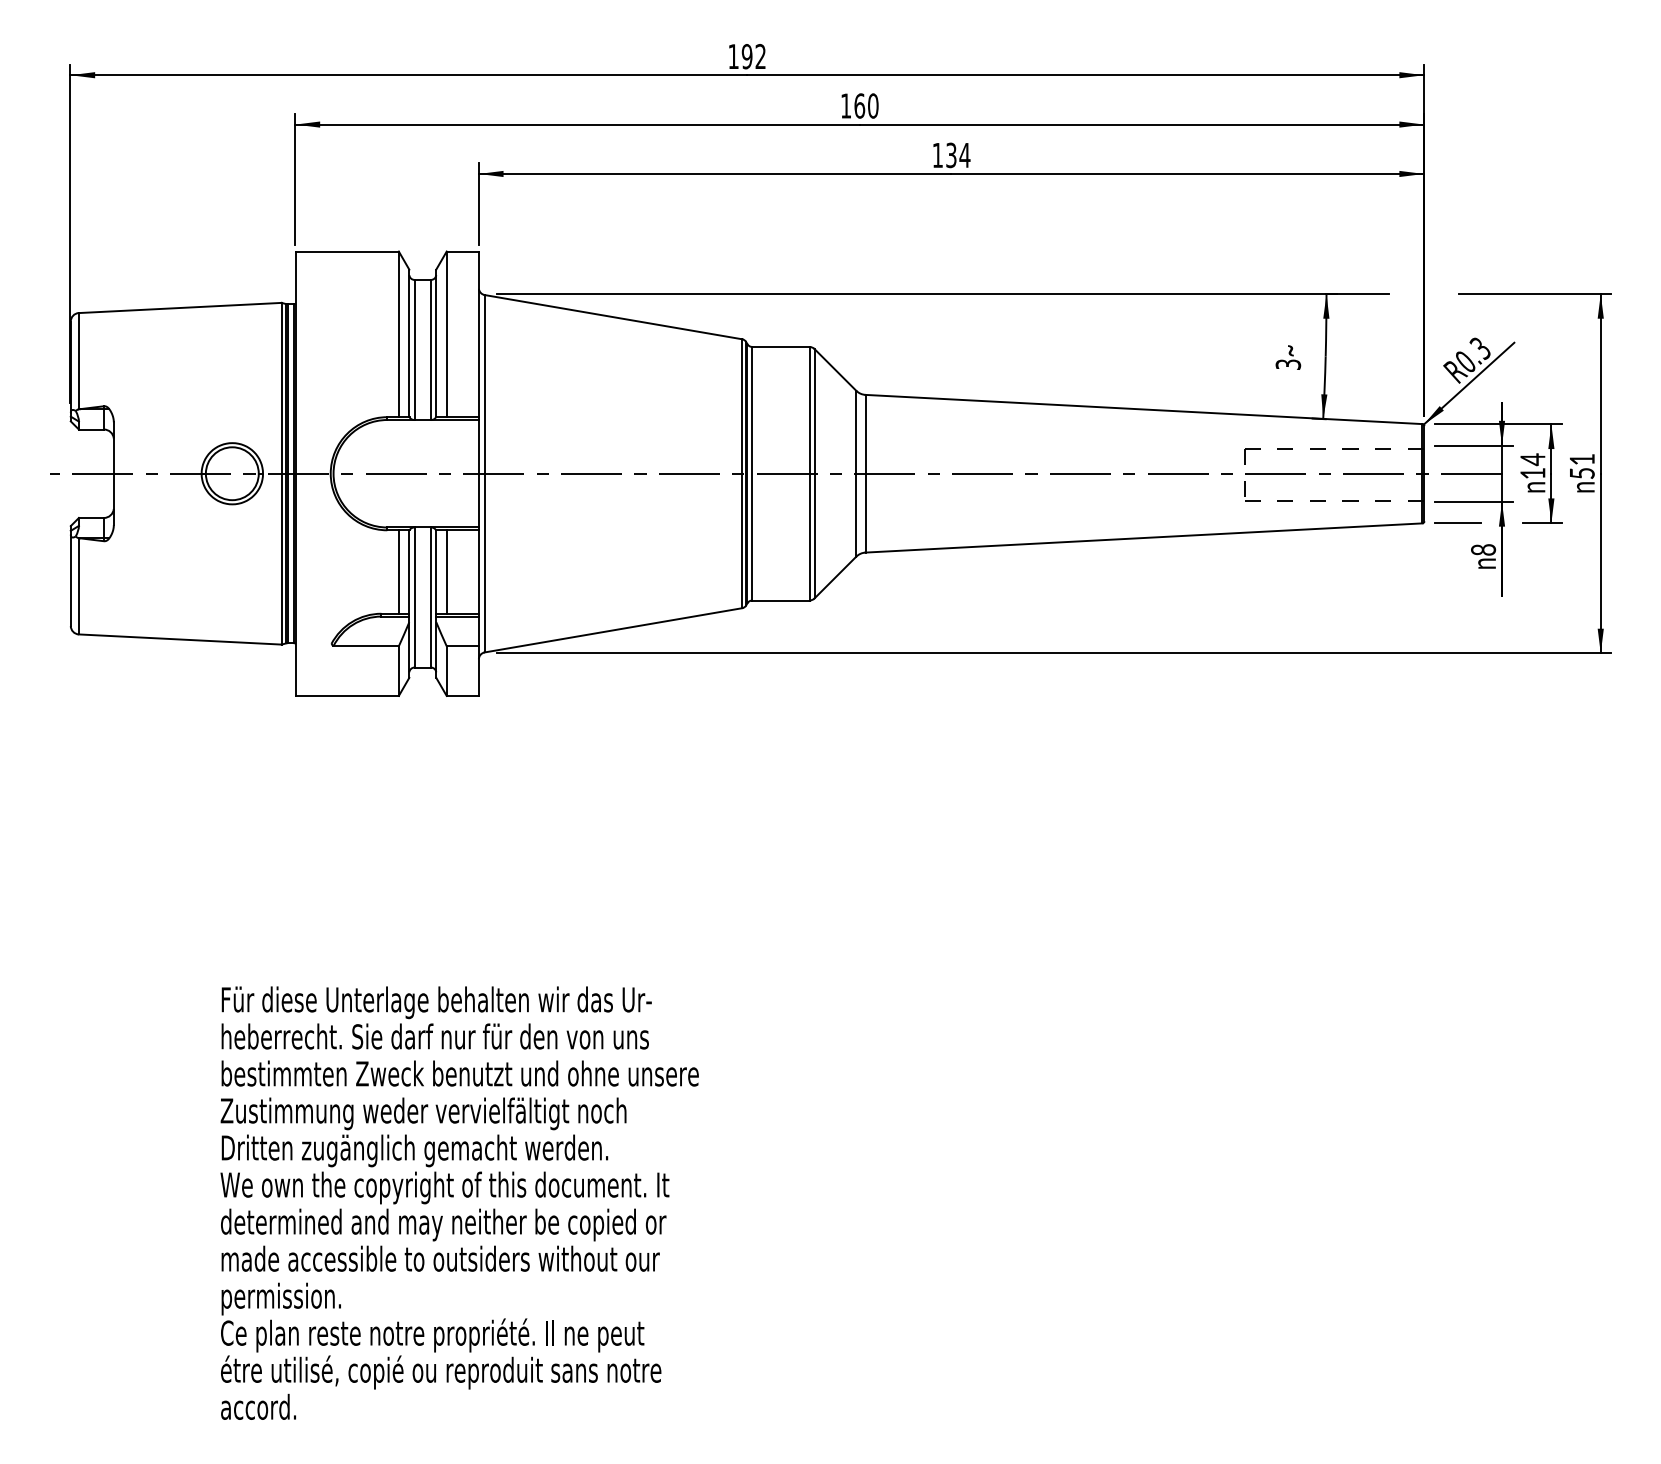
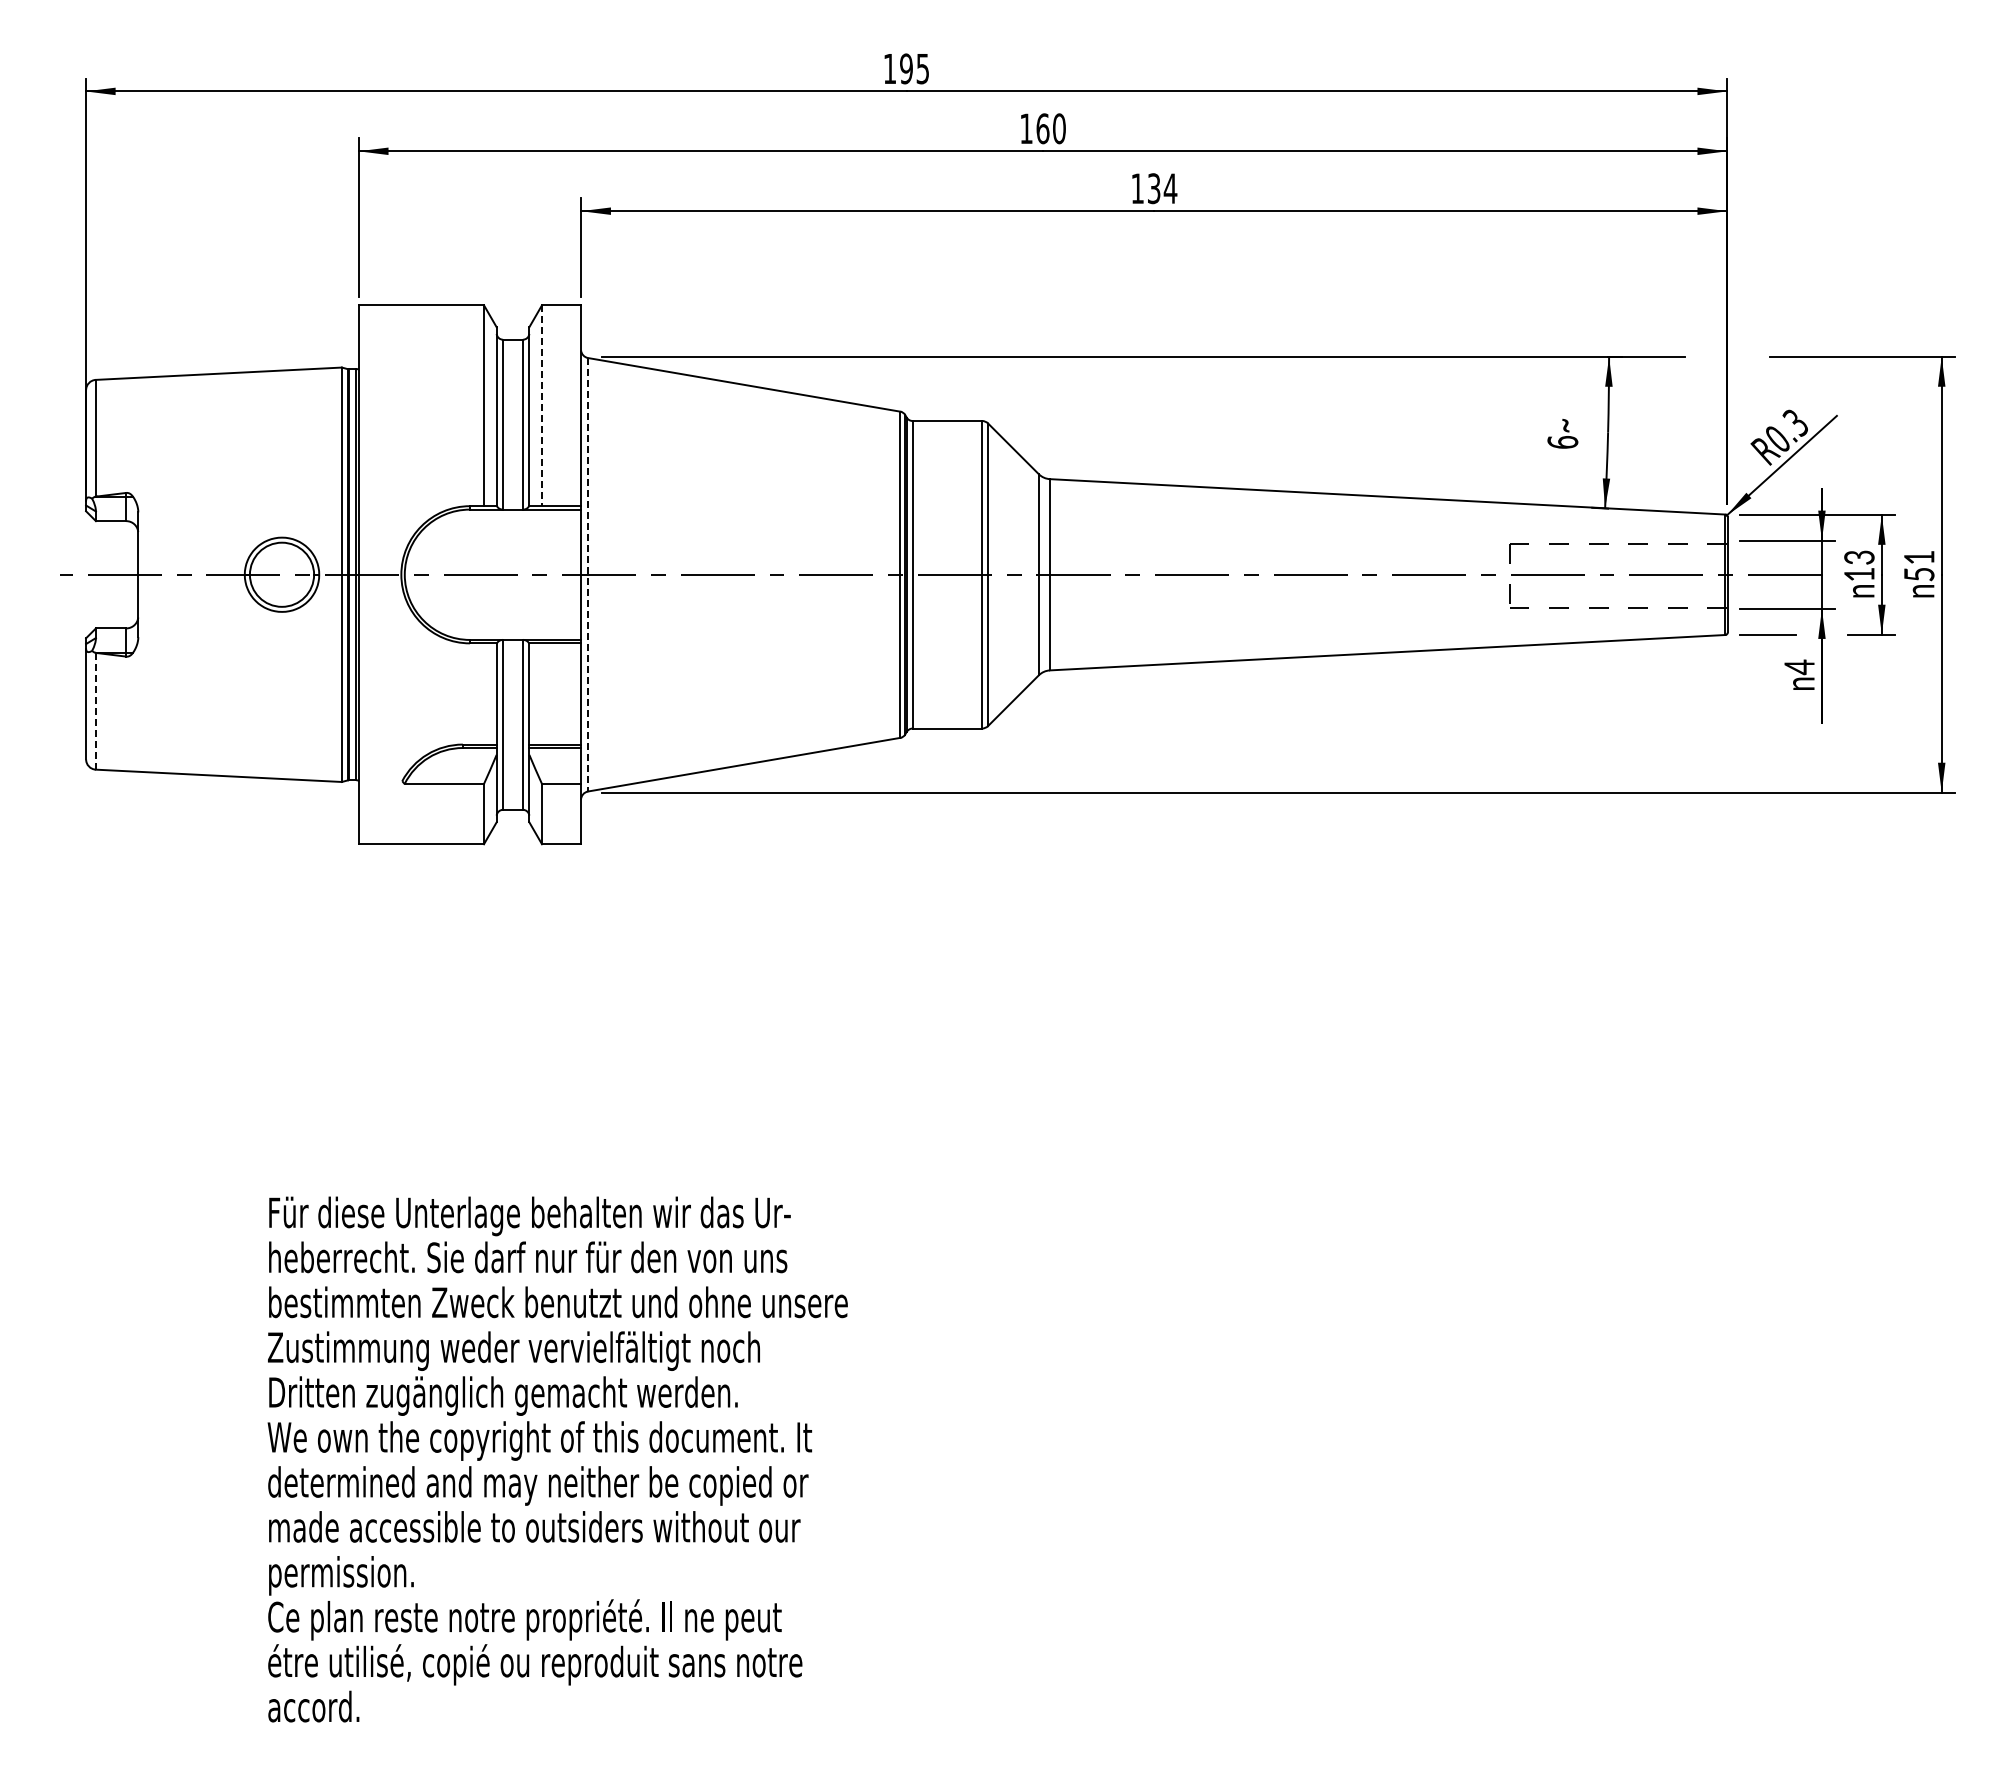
text: (760, 56) -> (922, 68), 192 -> 195
line: (447, 335) -> (542, 406), solid -> dashed
text: (1288, 364) -> (1562, 442), 3 -> 6
text: (1532, 459) -> (1859, 557), 14 -> 13
line: (485, 473) -> (588, 574), solid -> dashed
text: (1483, 550) -> (1799, 667), 8 -> 4
line: (398, 571) -> (483, 693), removed
line: (447, 571) -> (542, 693), removed
line: (78, 586) -> (95, 711), solid -> dashed

